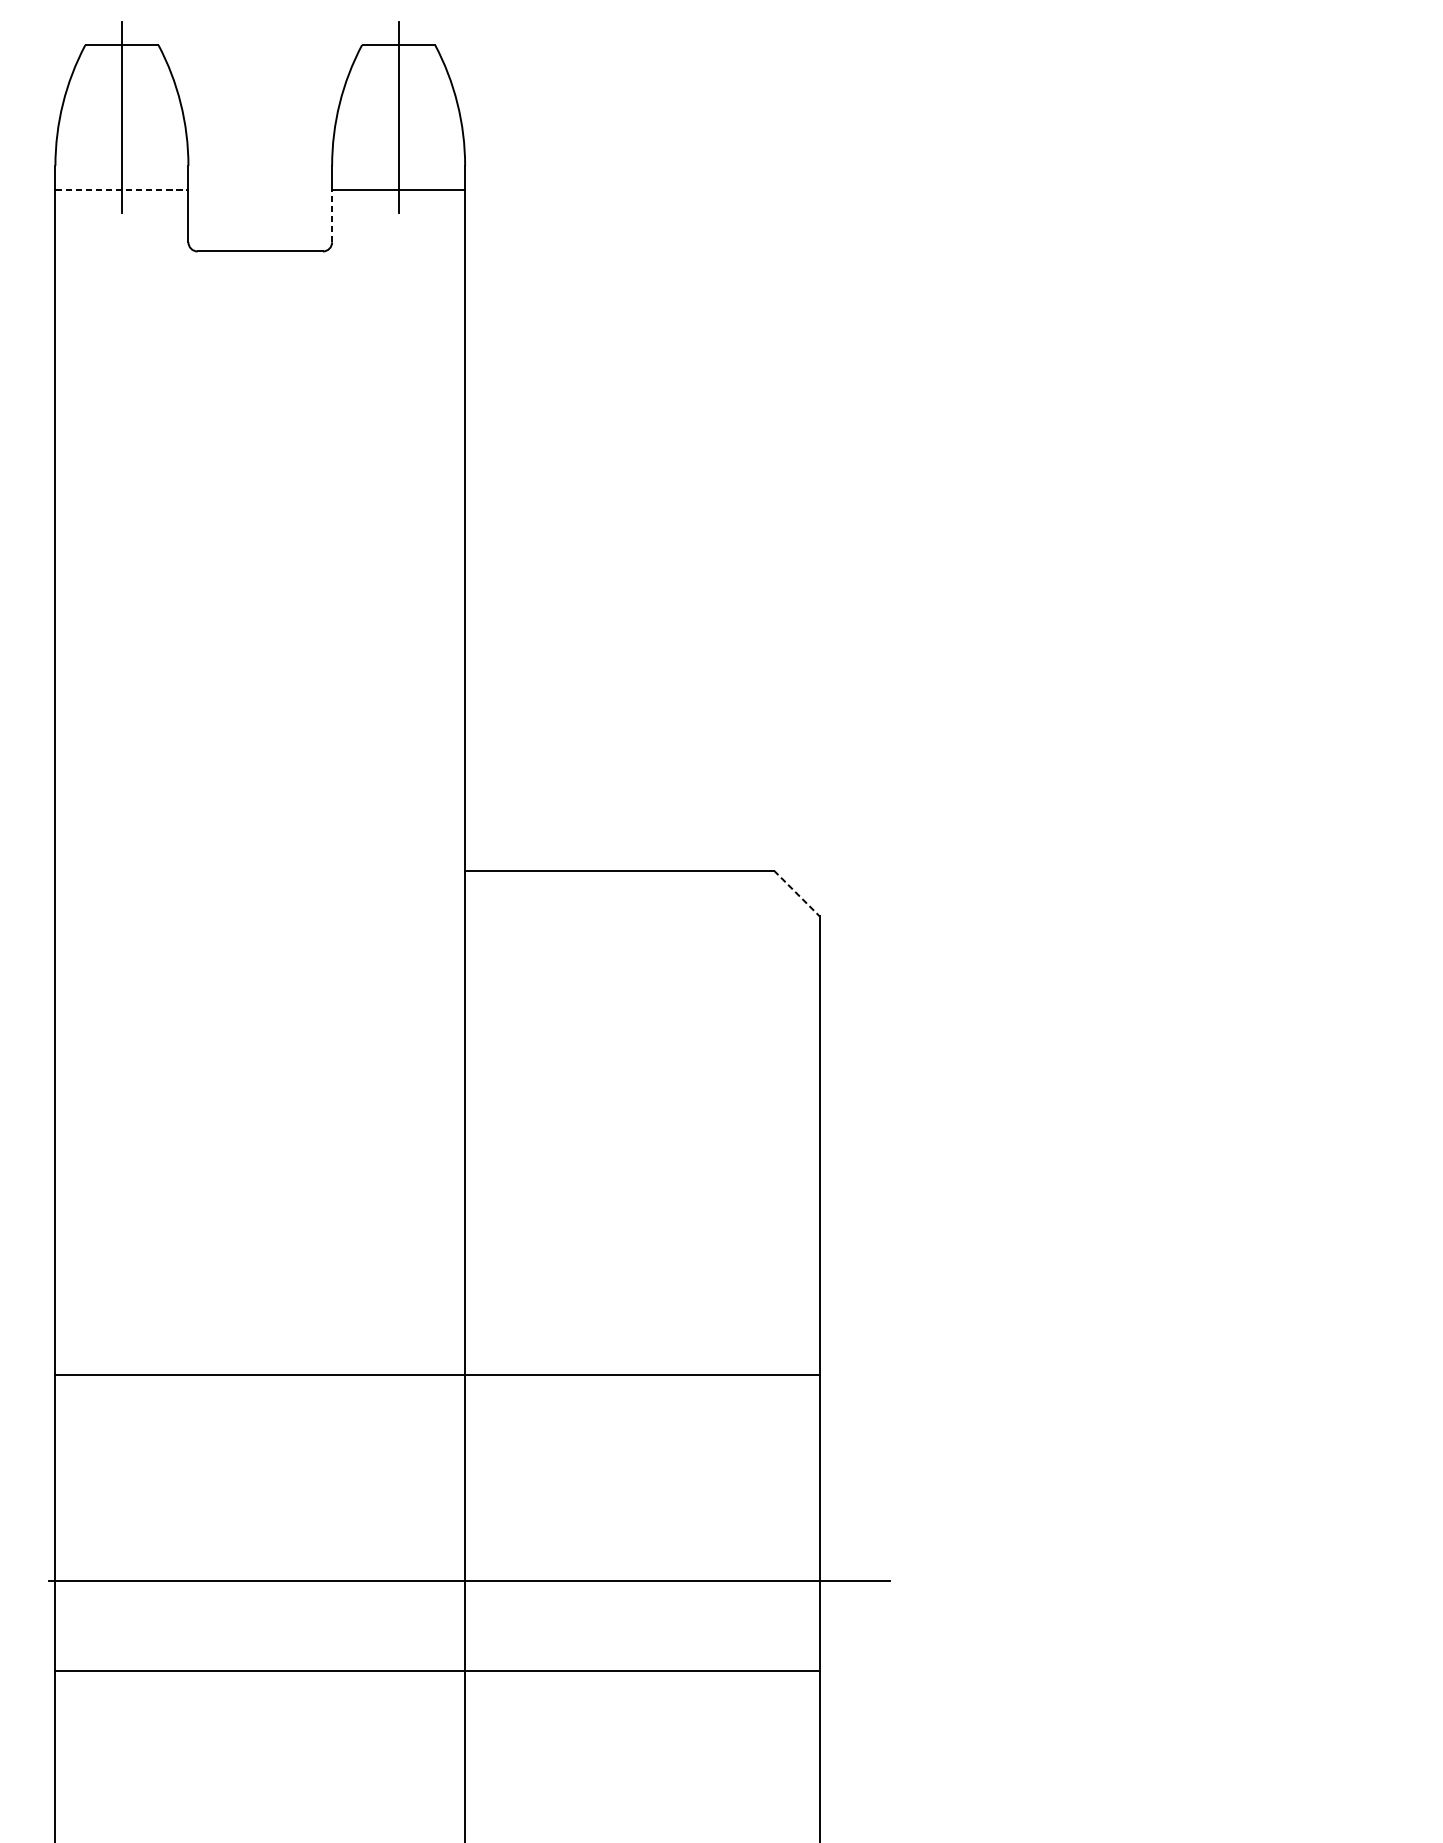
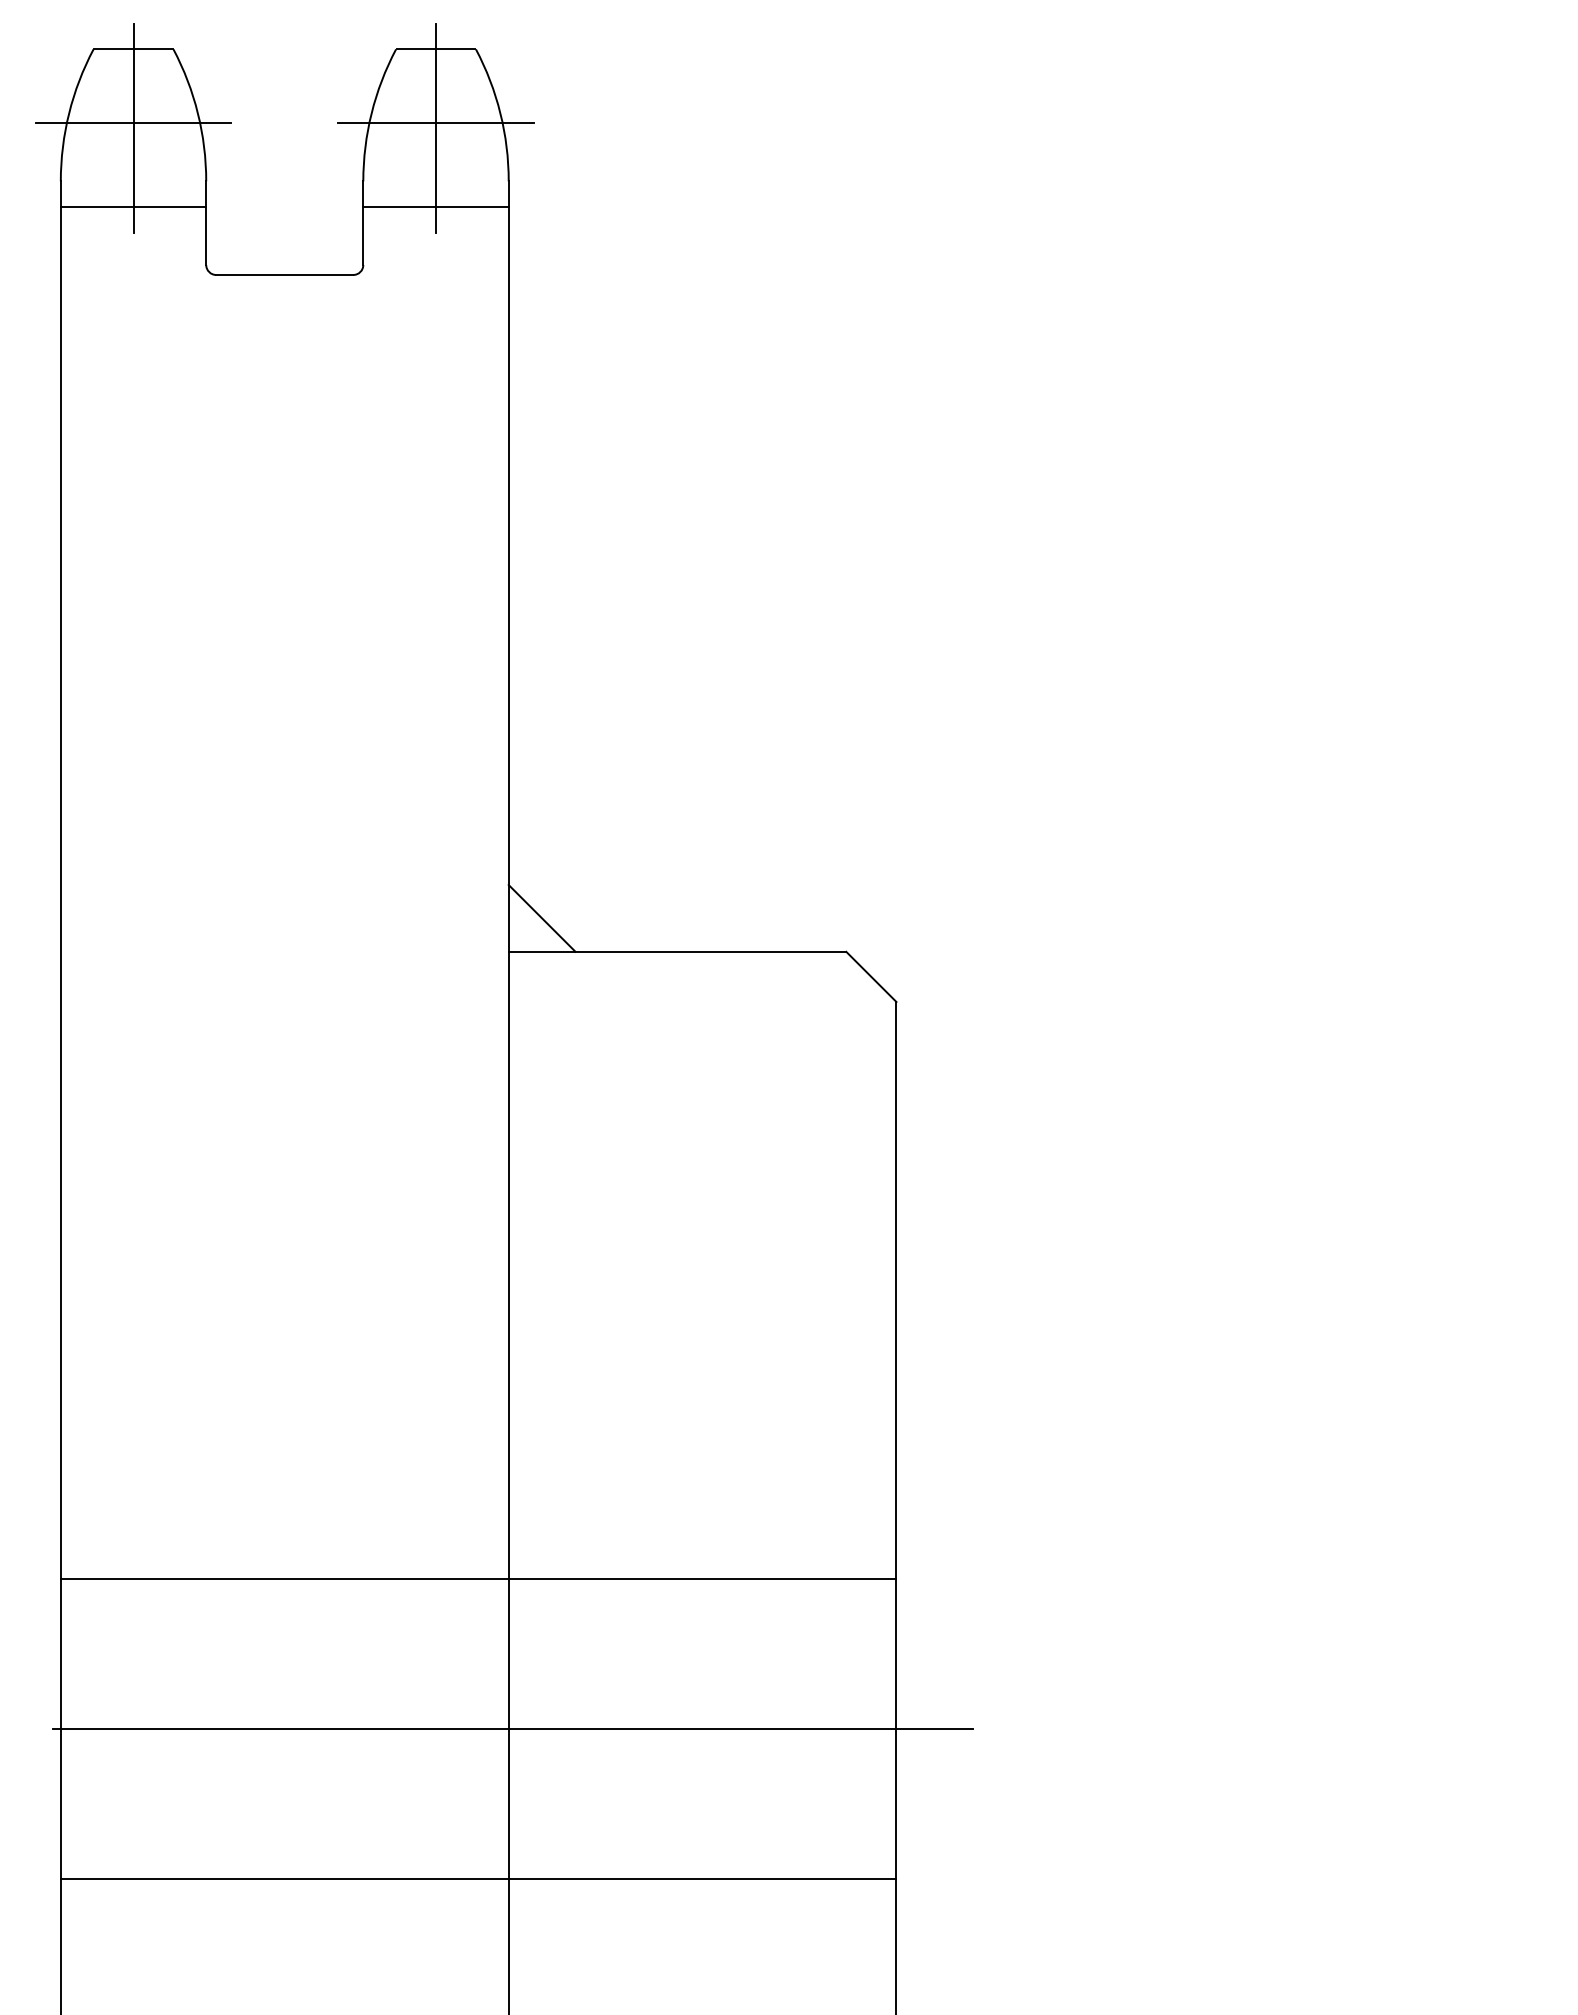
line: (121, 111) -> (133, 122), added
line: (398, 111) -> (435, 122), added
line: (121, 189) -> (133, 207), dashed -> solid
line: (332, 216) -> (363, 236), dashed -> solid
line: (495, 840) -> (541, 918), added
line: (796, 894) -> (871, 977), dashed -> solid
line: (437, 1375) -> (478, 1578), moved
line: (437, 1671) -> (478, 1879), moved

